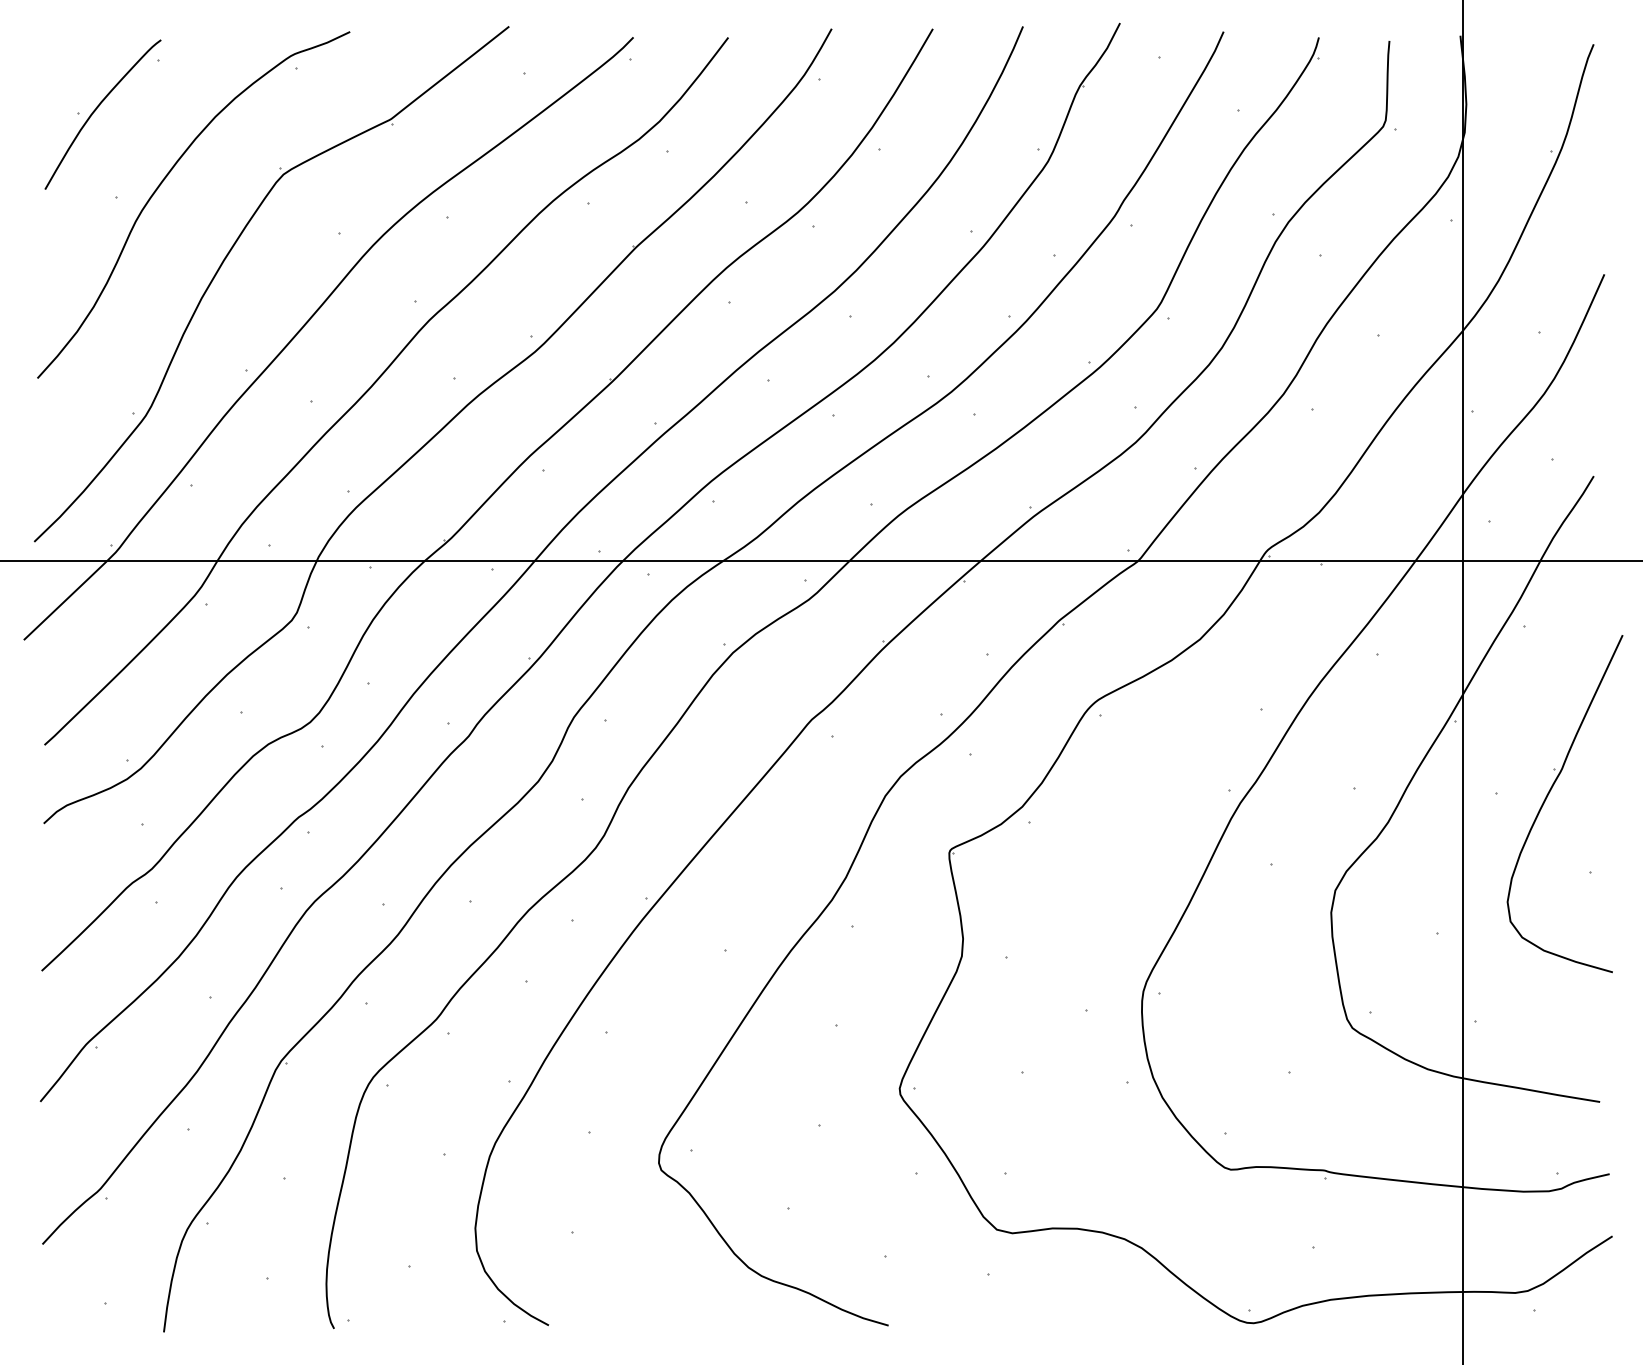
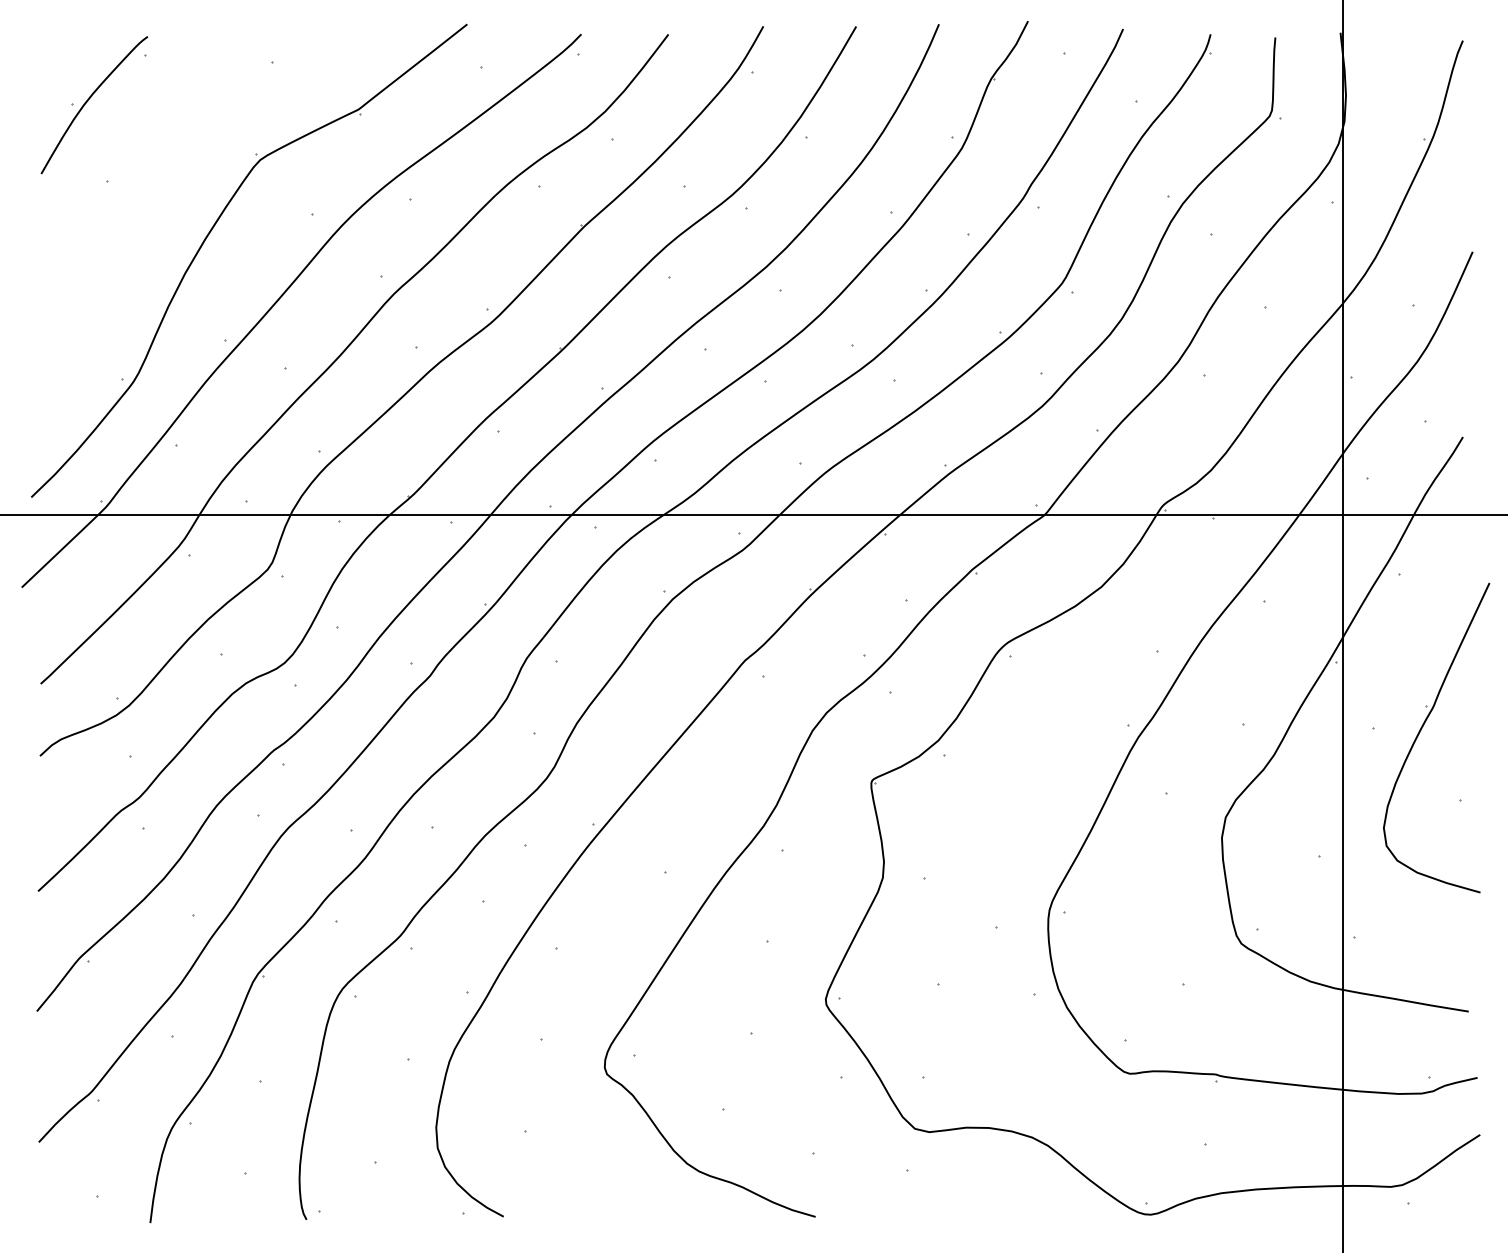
curve: (164, 181) -> (150, 166), removed

